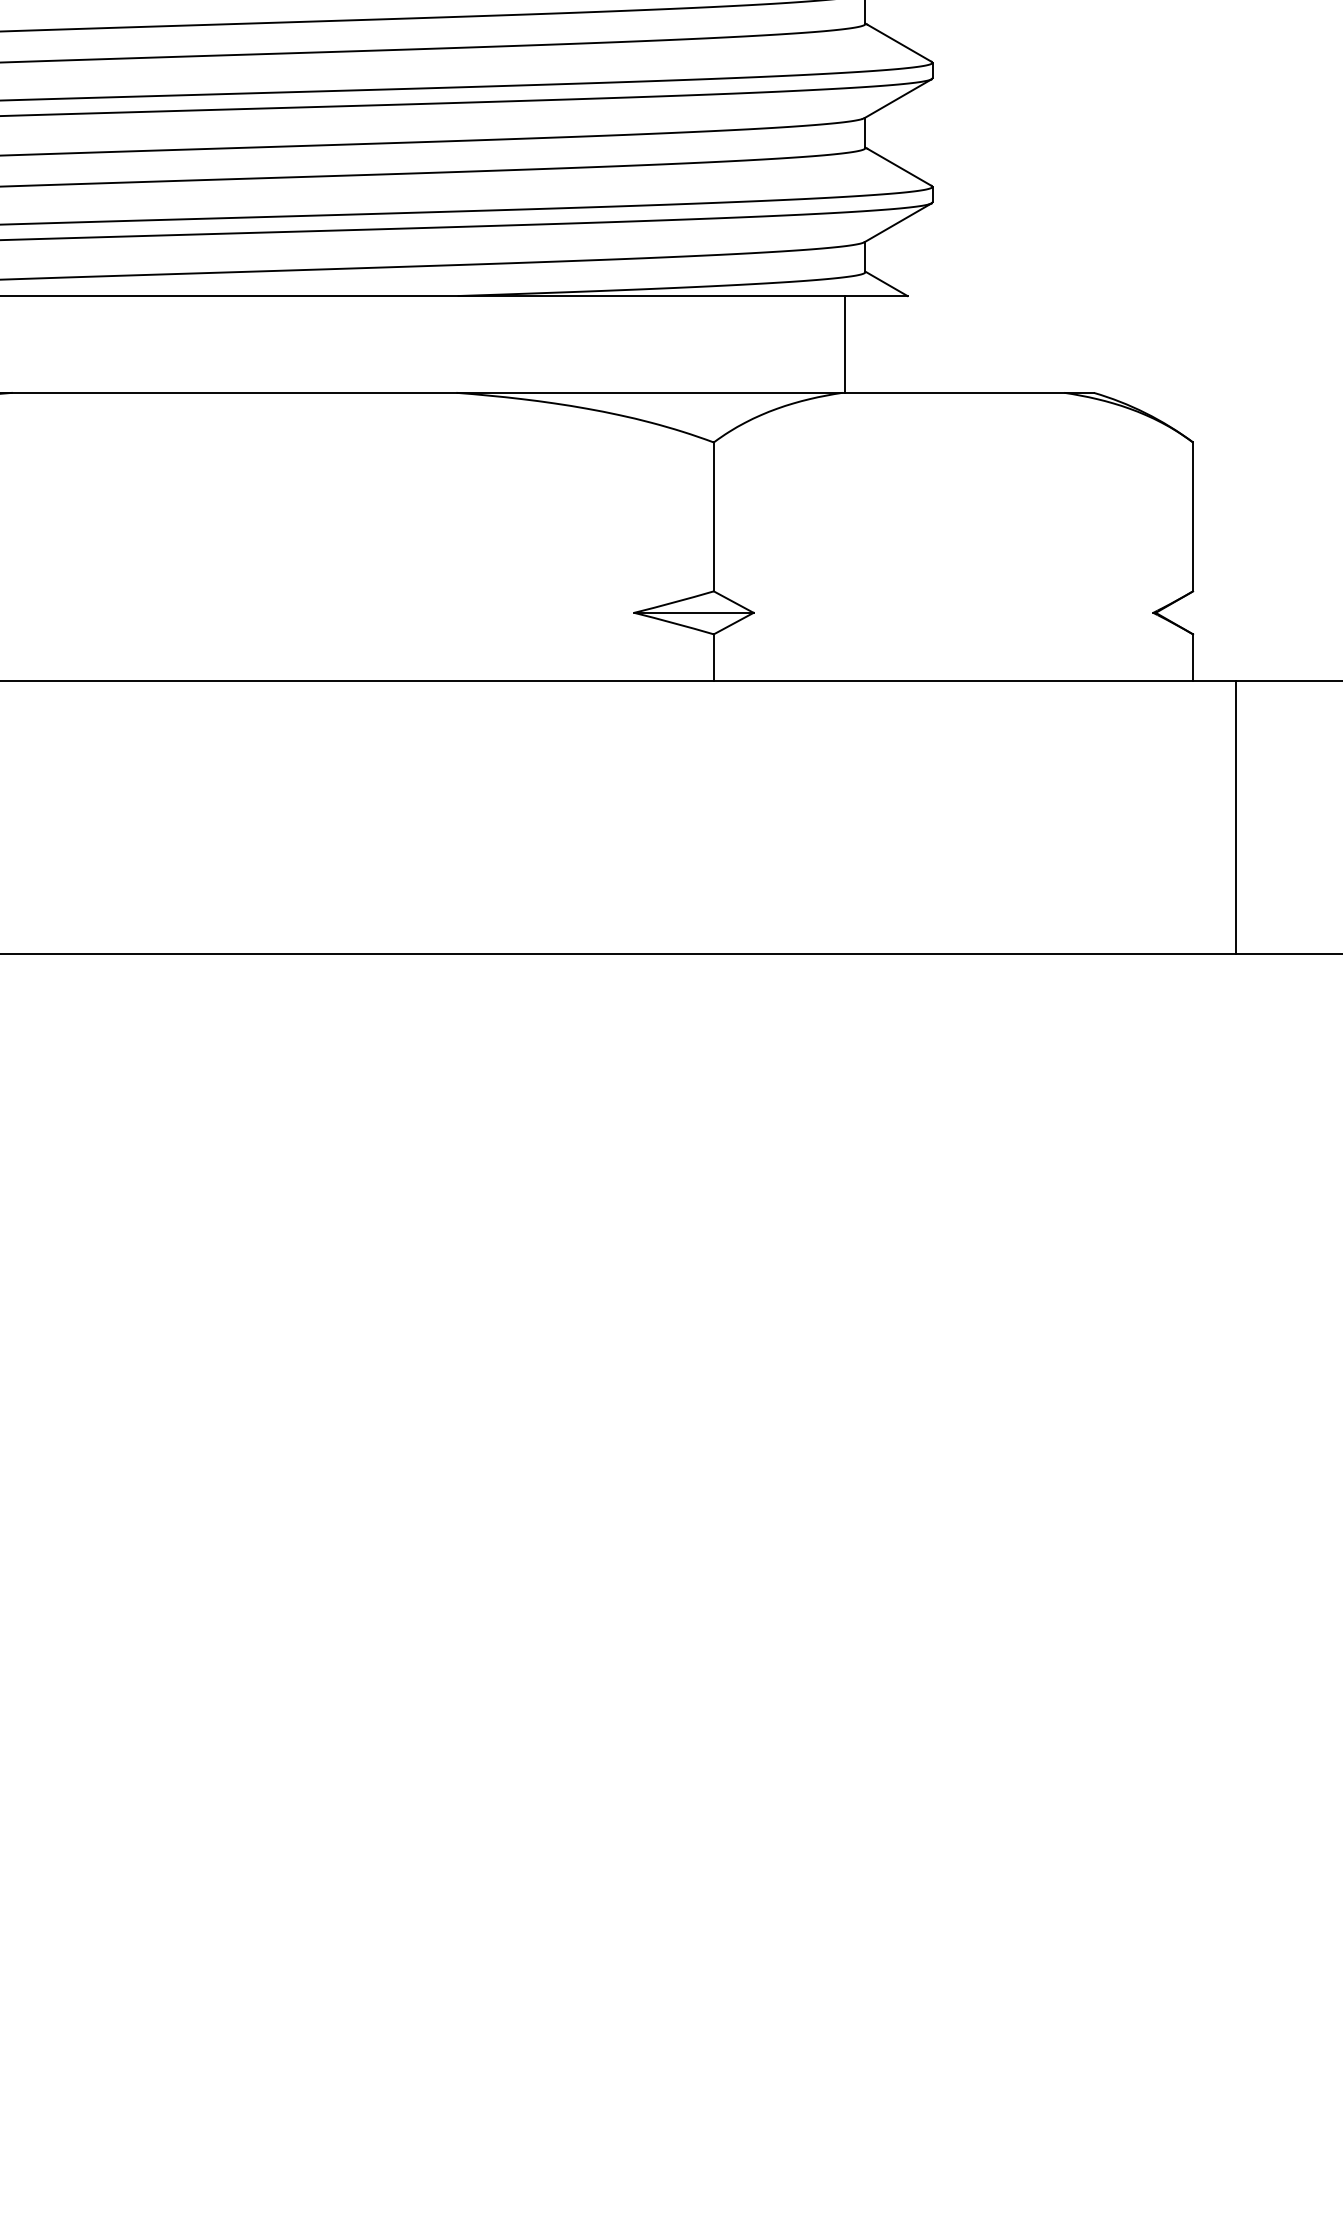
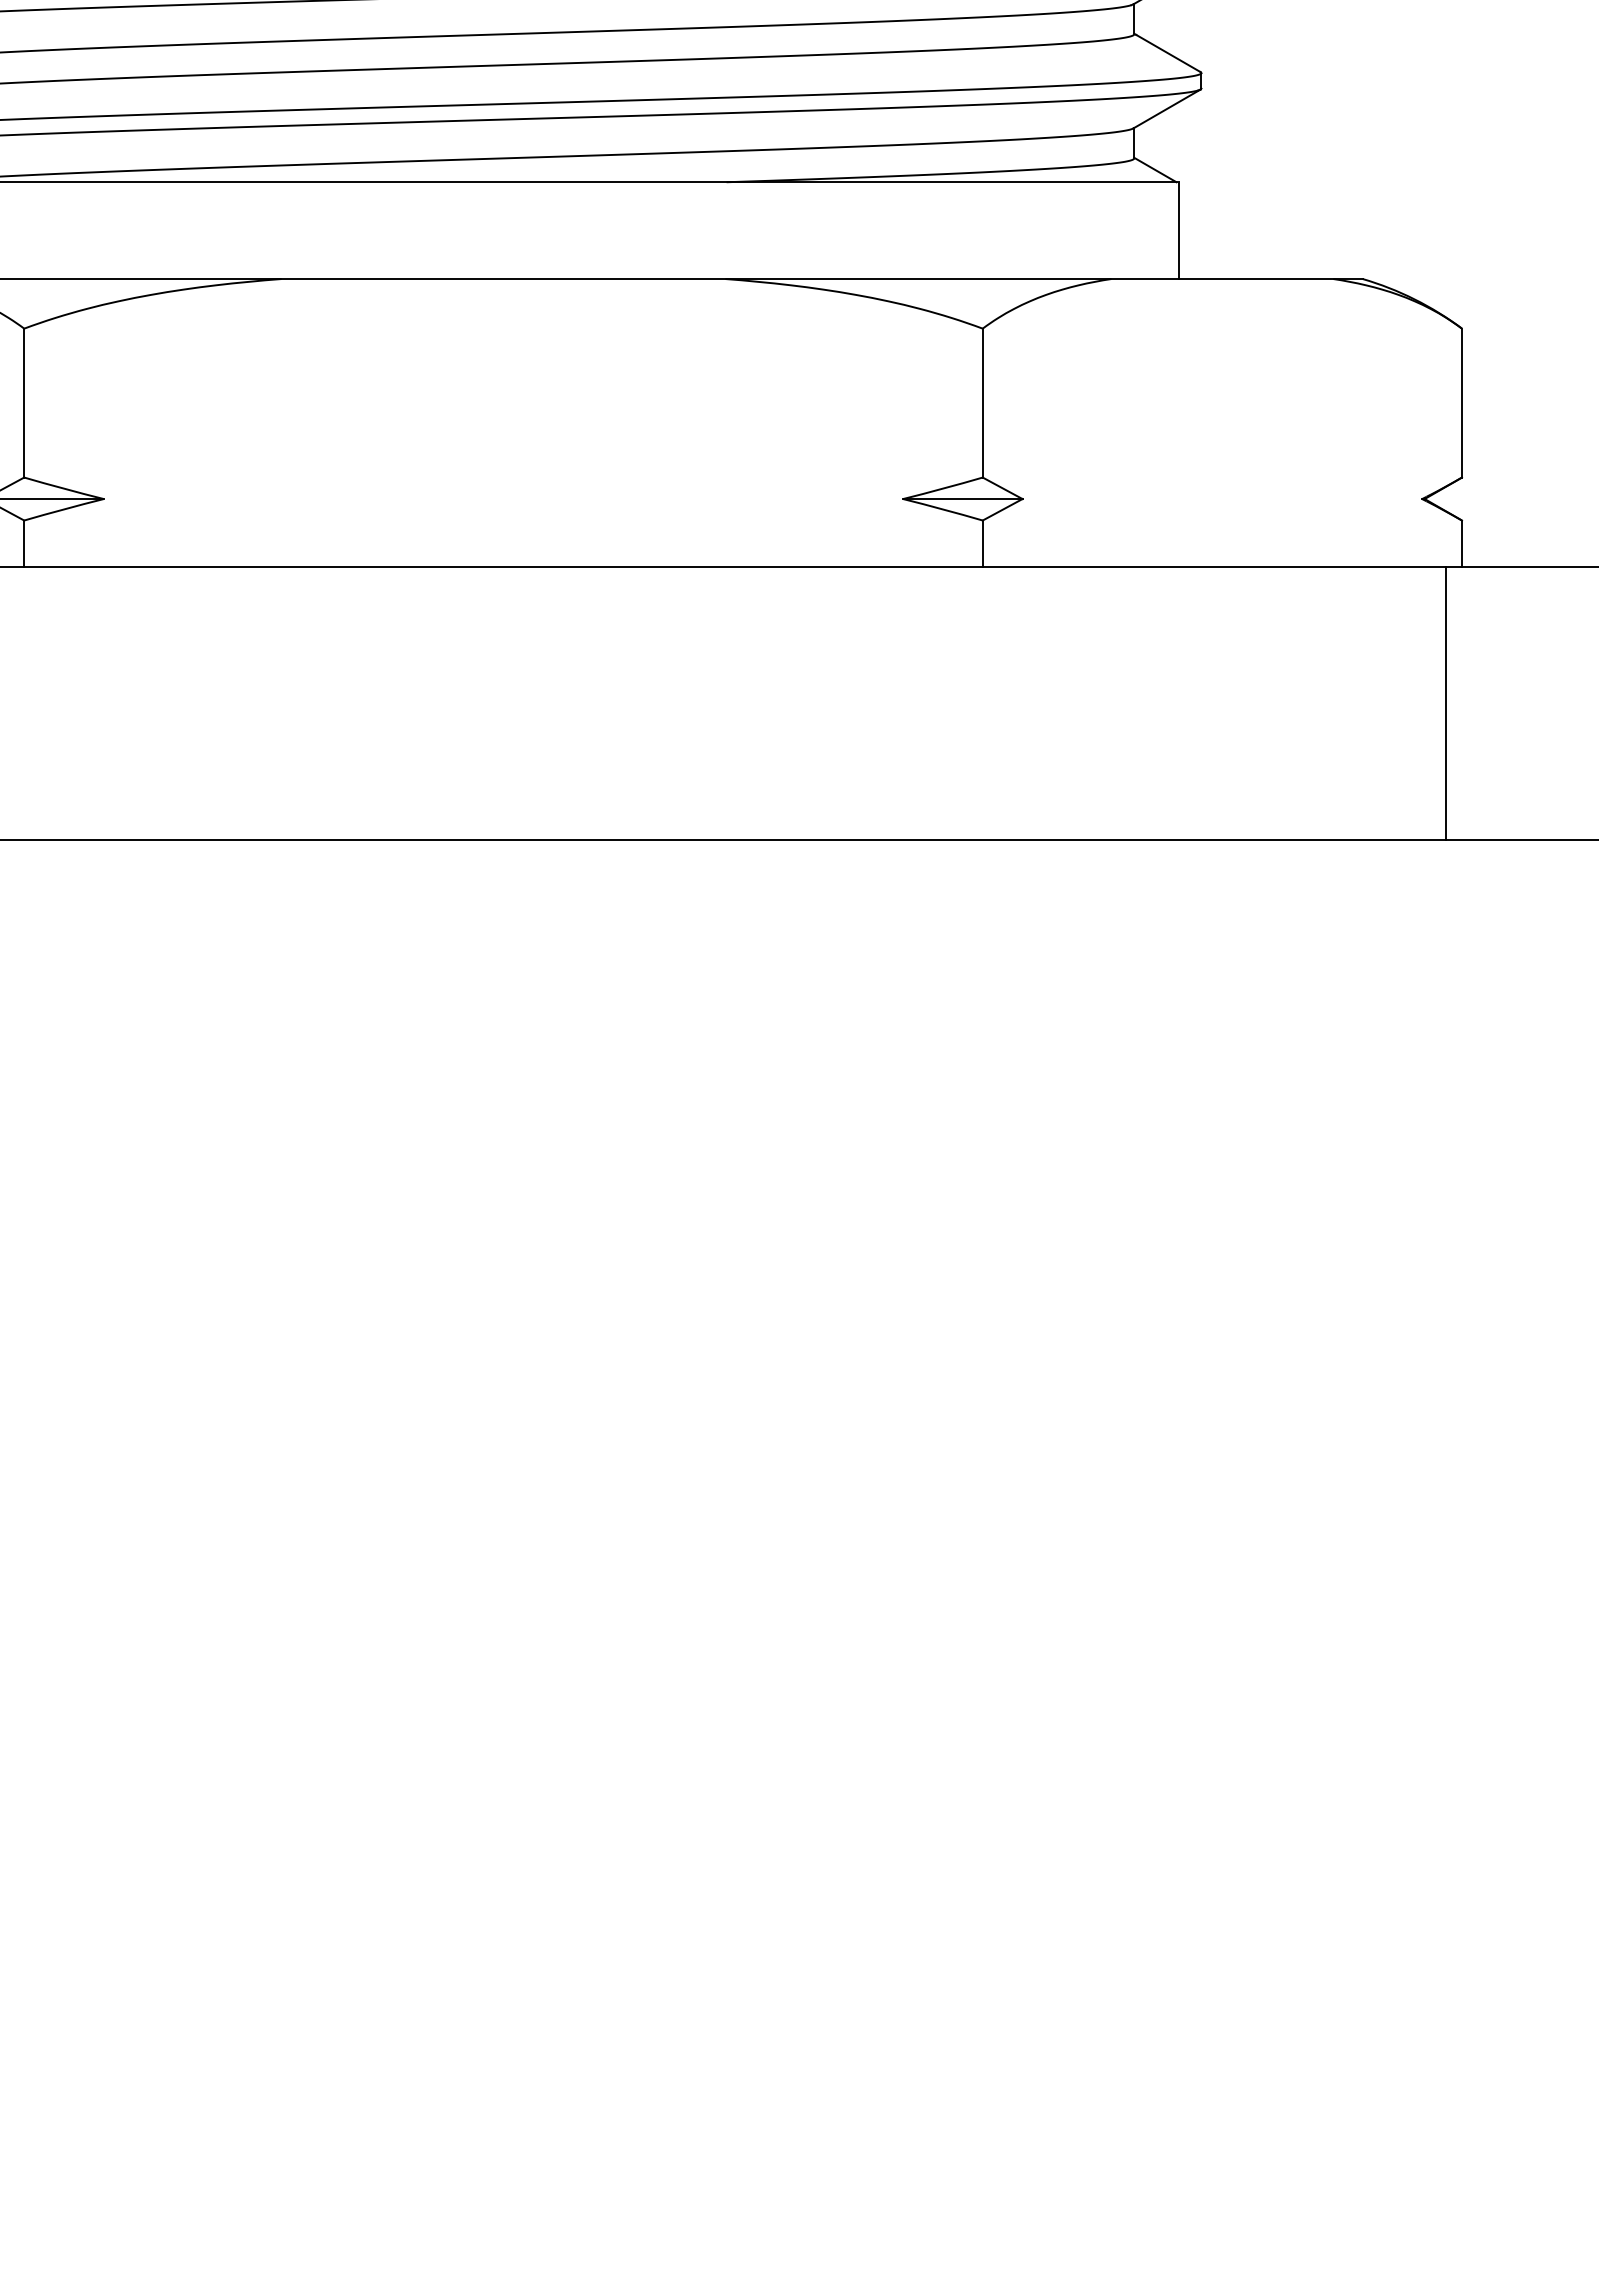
line: (844, 344) -> (1178, 230), moved
line: (1235, 816) -> (1445, 702), moved

